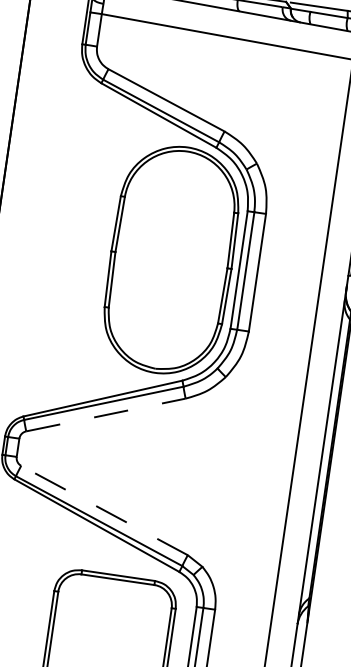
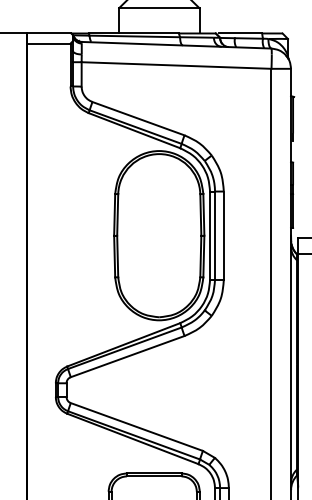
line: (107, 415) -> (128, 356), dashed -> solid
line: (104, 509) -> (136, 426), dashed -> solid

